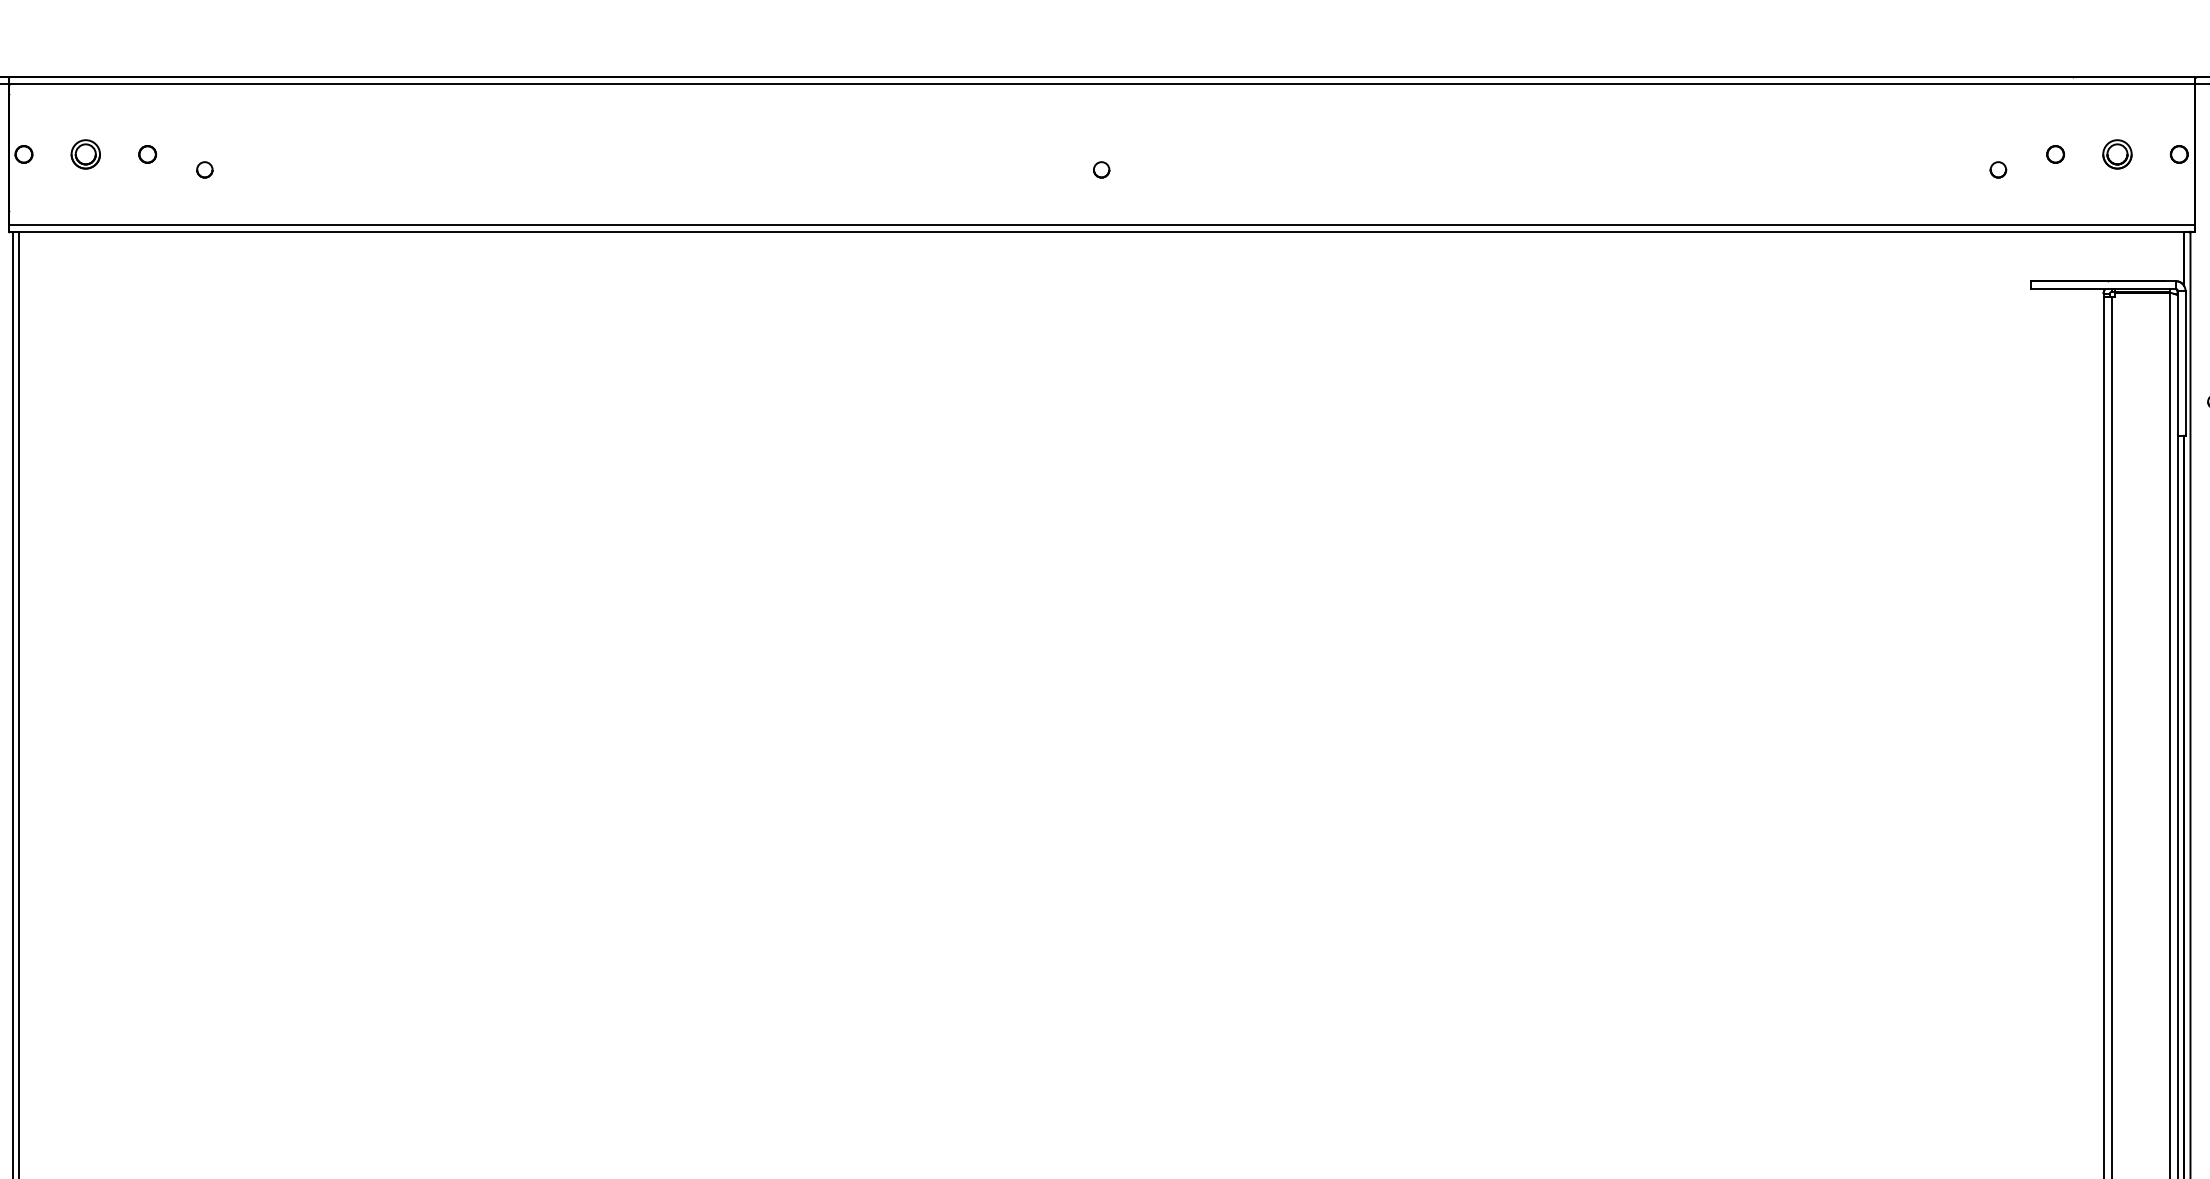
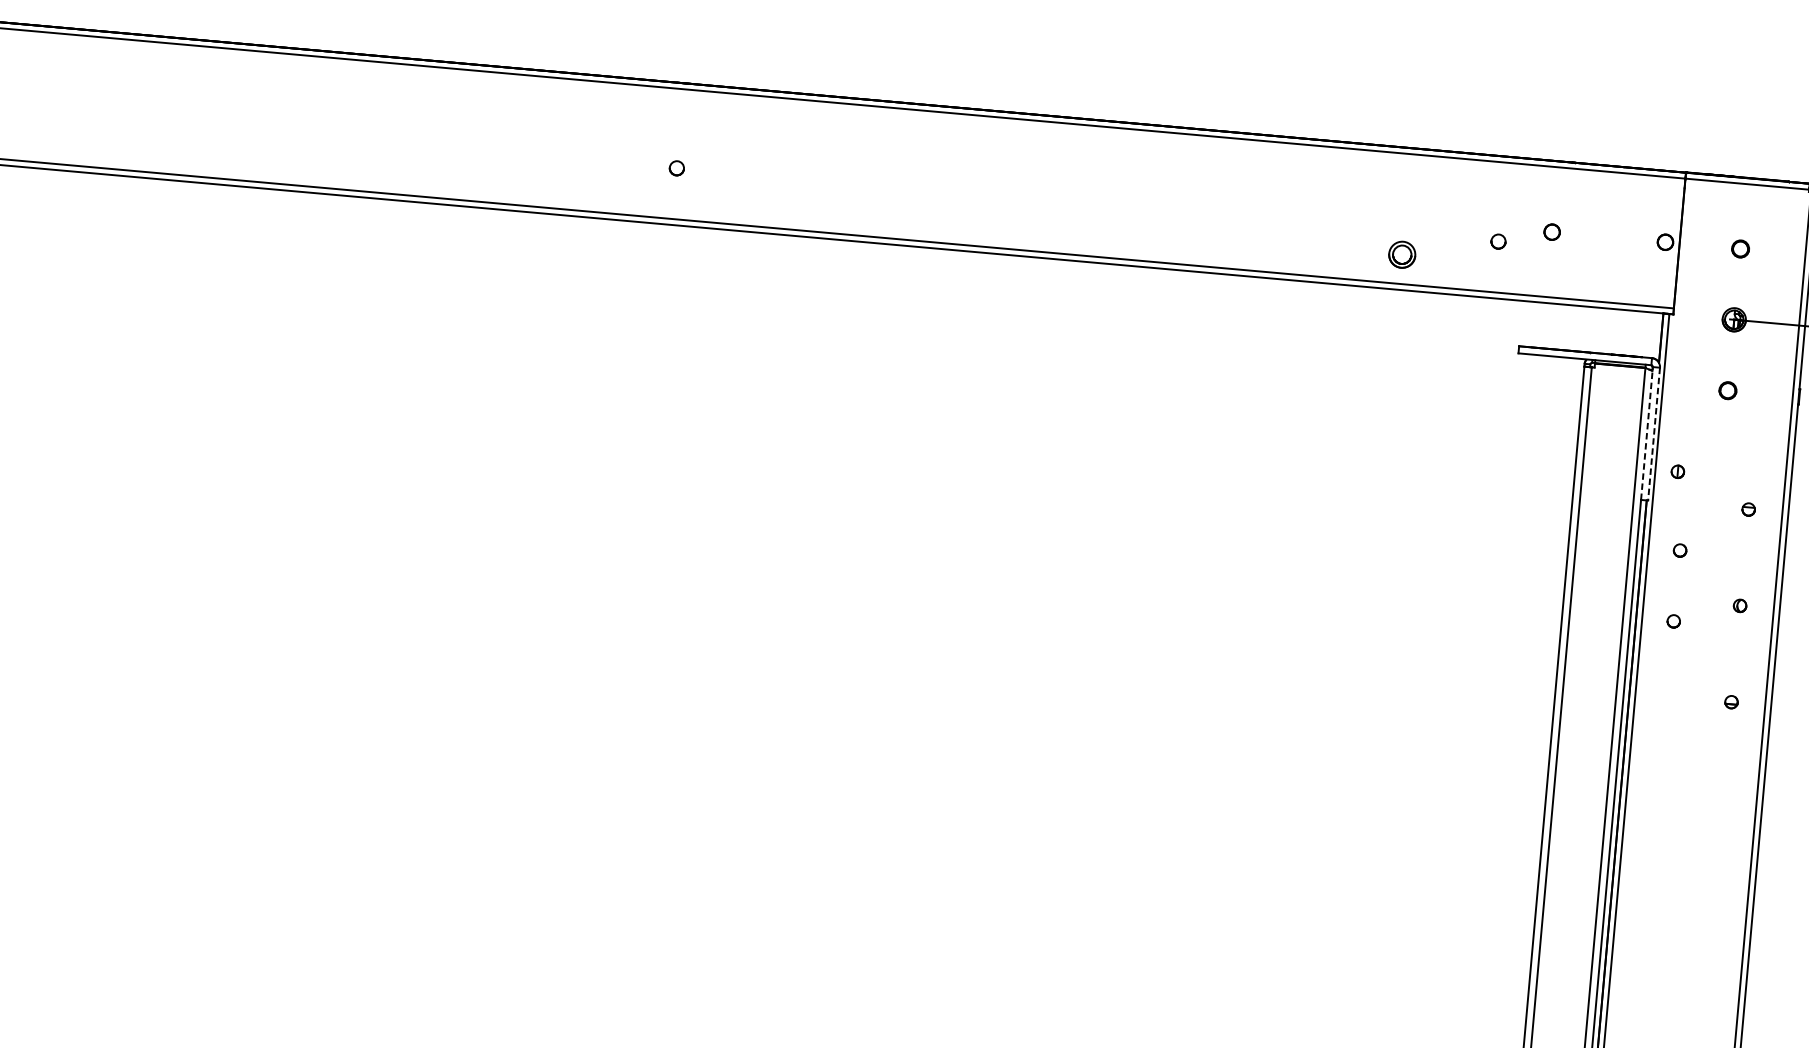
part: (2117, 154) -> (1402, 254), moved
line: (2177, 363) -> (1646, 433), solid -> dashed
line: (2185, 363) -> (1654, 434), solid -> dashed

